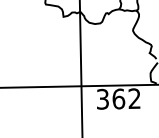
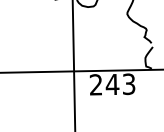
text: (118, 98) -> (112, 84), 362 -> 243

